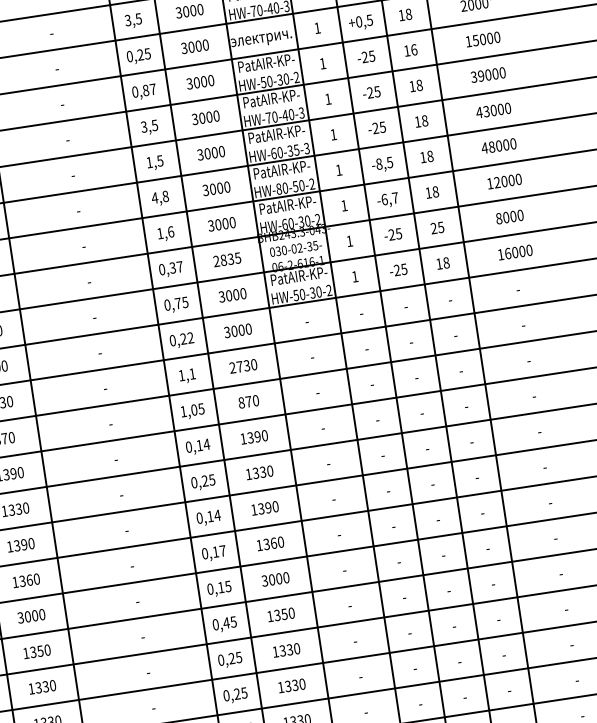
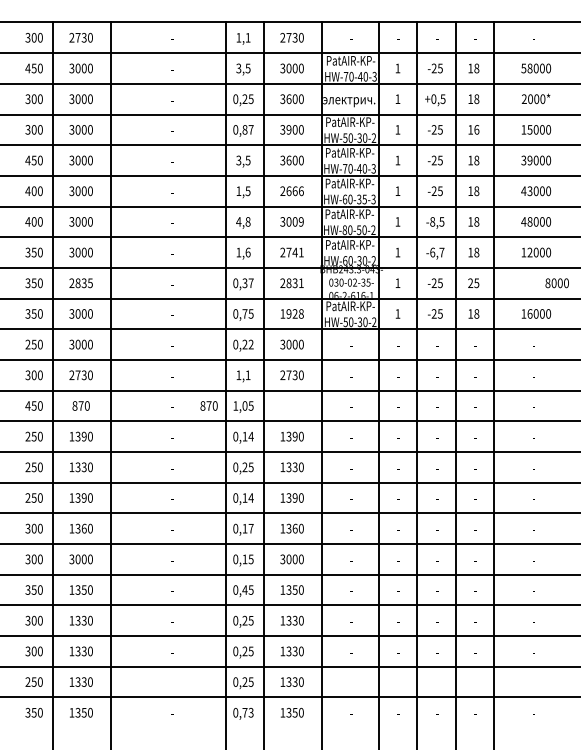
text: (190, 46) -> (288, 98), 3000 -> 3600
text: (196, 82) -> (288, 129), 3000 -> 3900
text: (201, 117) -> (288, 159), 3000 -> 3600
text: (210, 153) -> (291, 191), 3000 -> 2666
text: (226, 186) -> (300, 221), 3000 -> 3009
text: (509, 217) -> (556, 283), moved
text: (221, 224) -> (291, 252), 3000 -> 2741
text: (237, 258) -> (300, 283), 2835 -> 2831
text: (231, 294) -> (291, 313), 3000 -> 1928
text: (248, 401) -> (208, 405), moved

